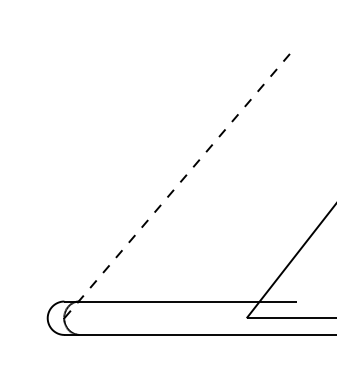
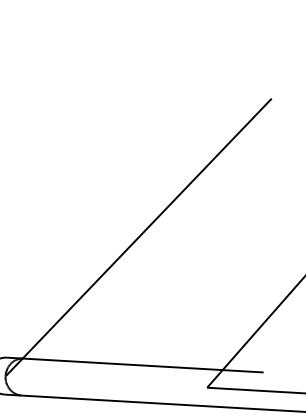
line: (177, 186) -> (139, 237), dashed -> solid

